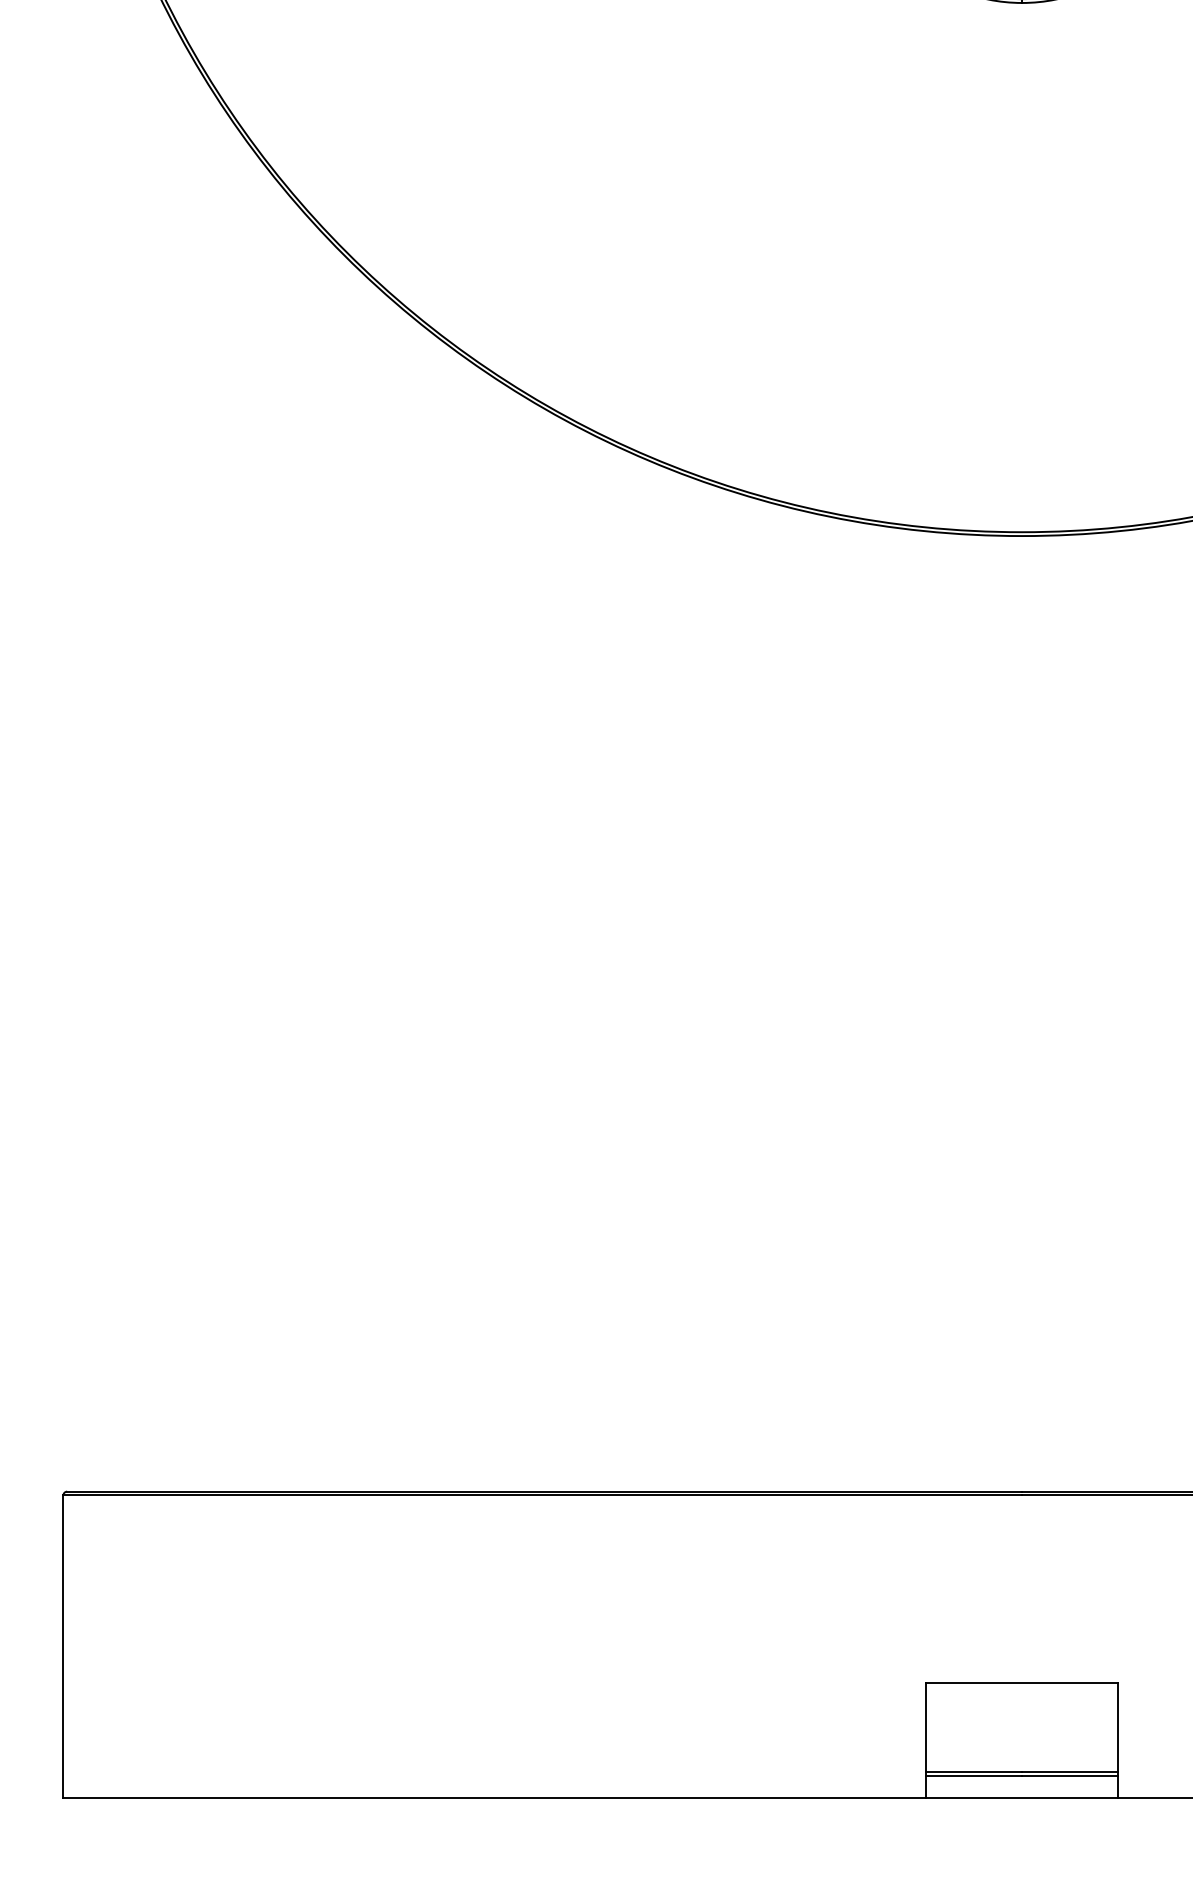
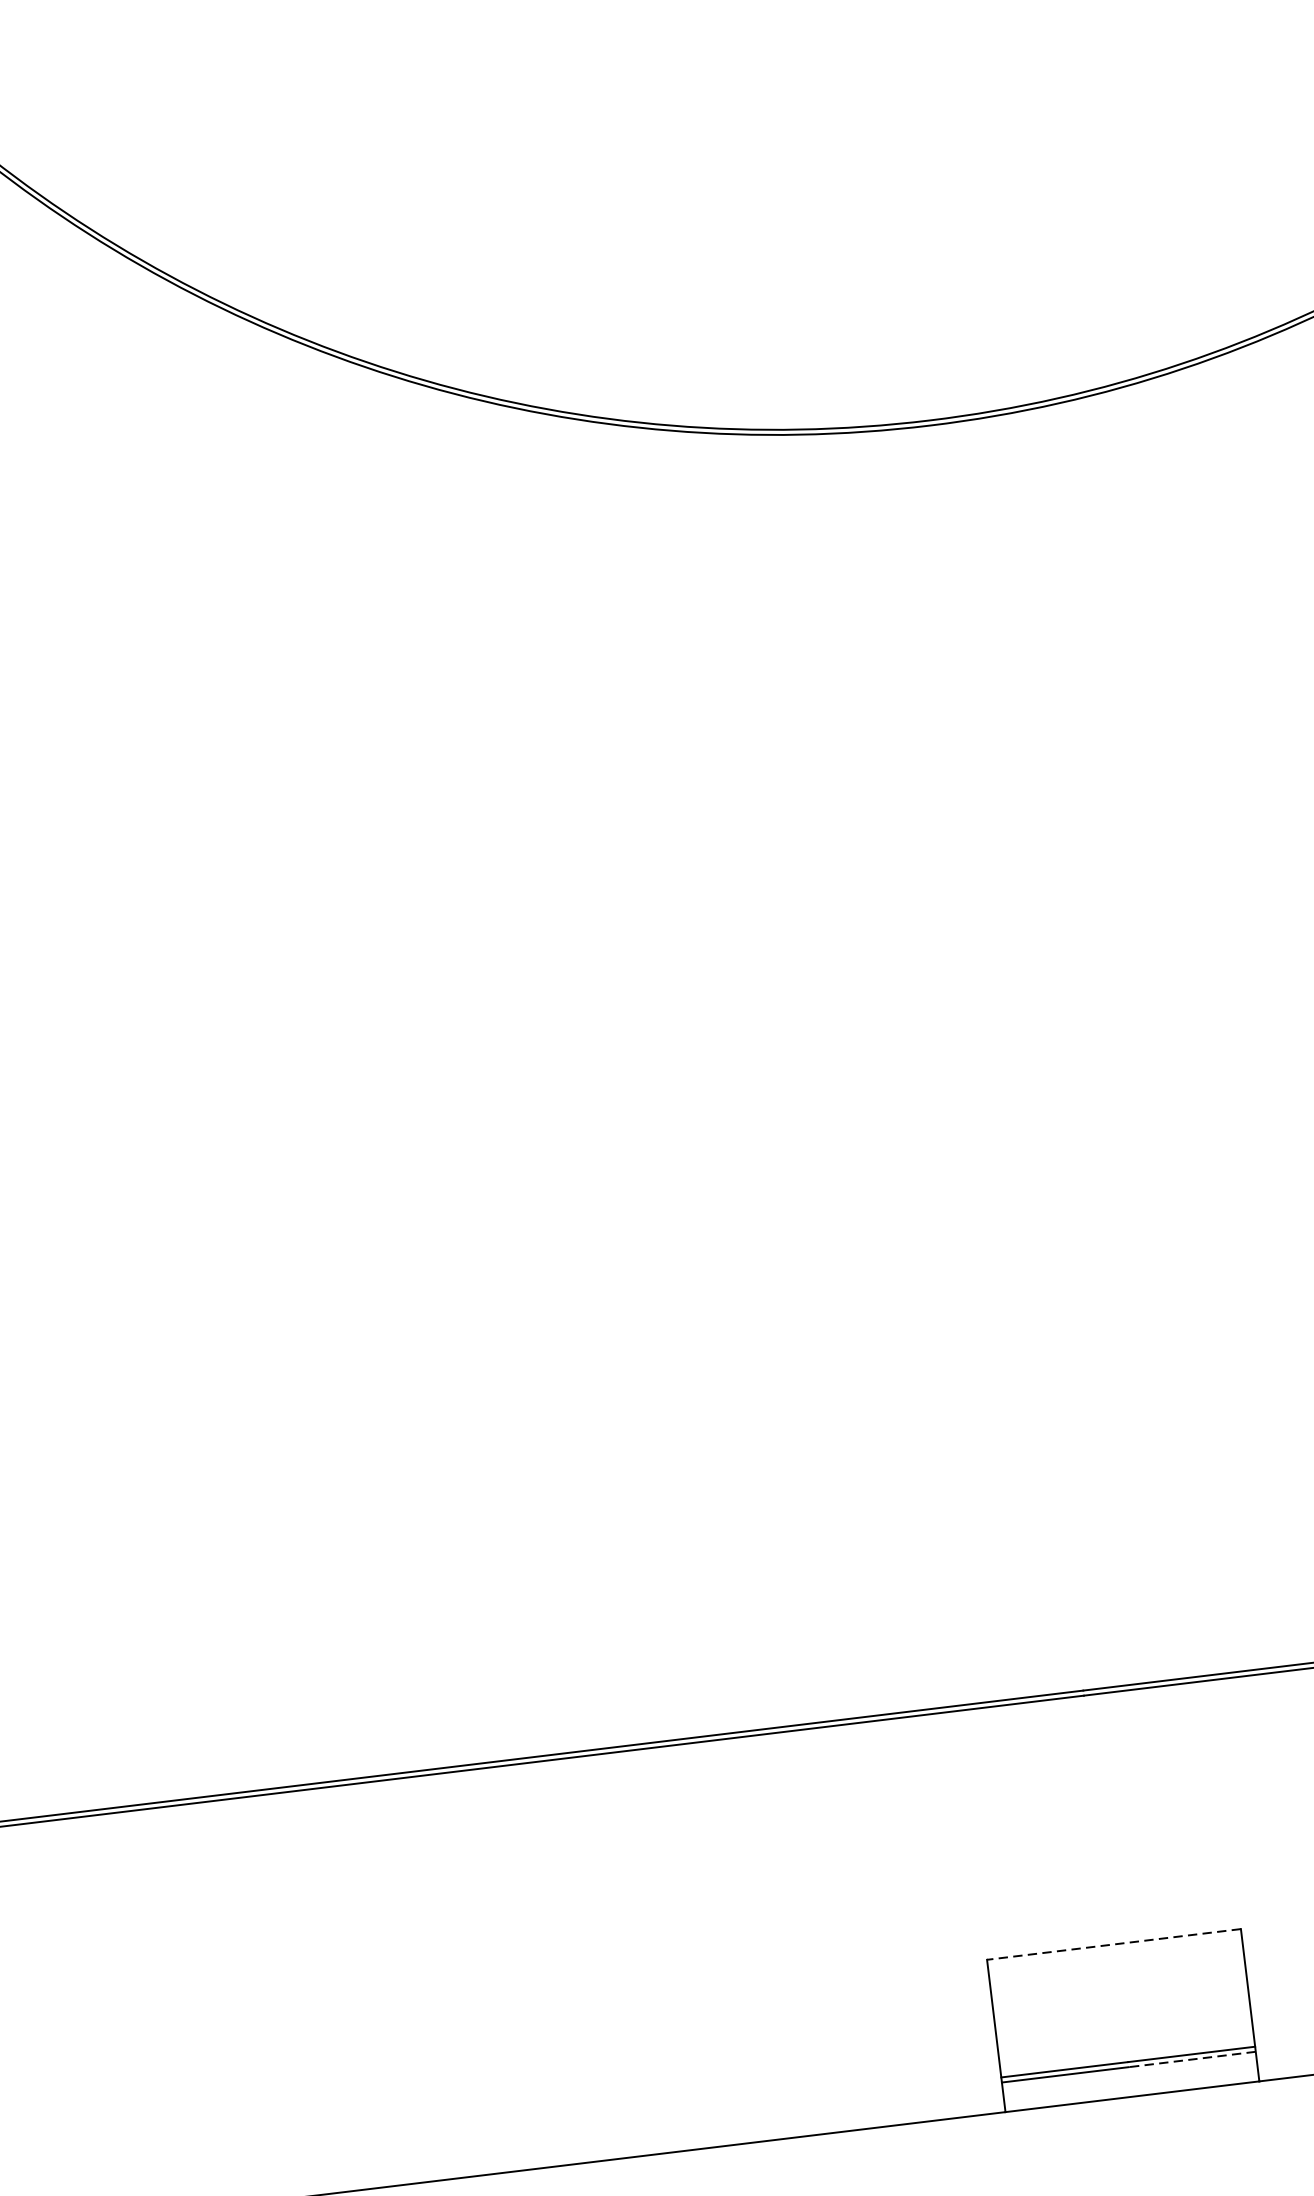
line: (1022, 1683) -> (1114, 1944), solid -> dashed
line: (1070, 1776) -> (1192, 2059), solid -> dashed

